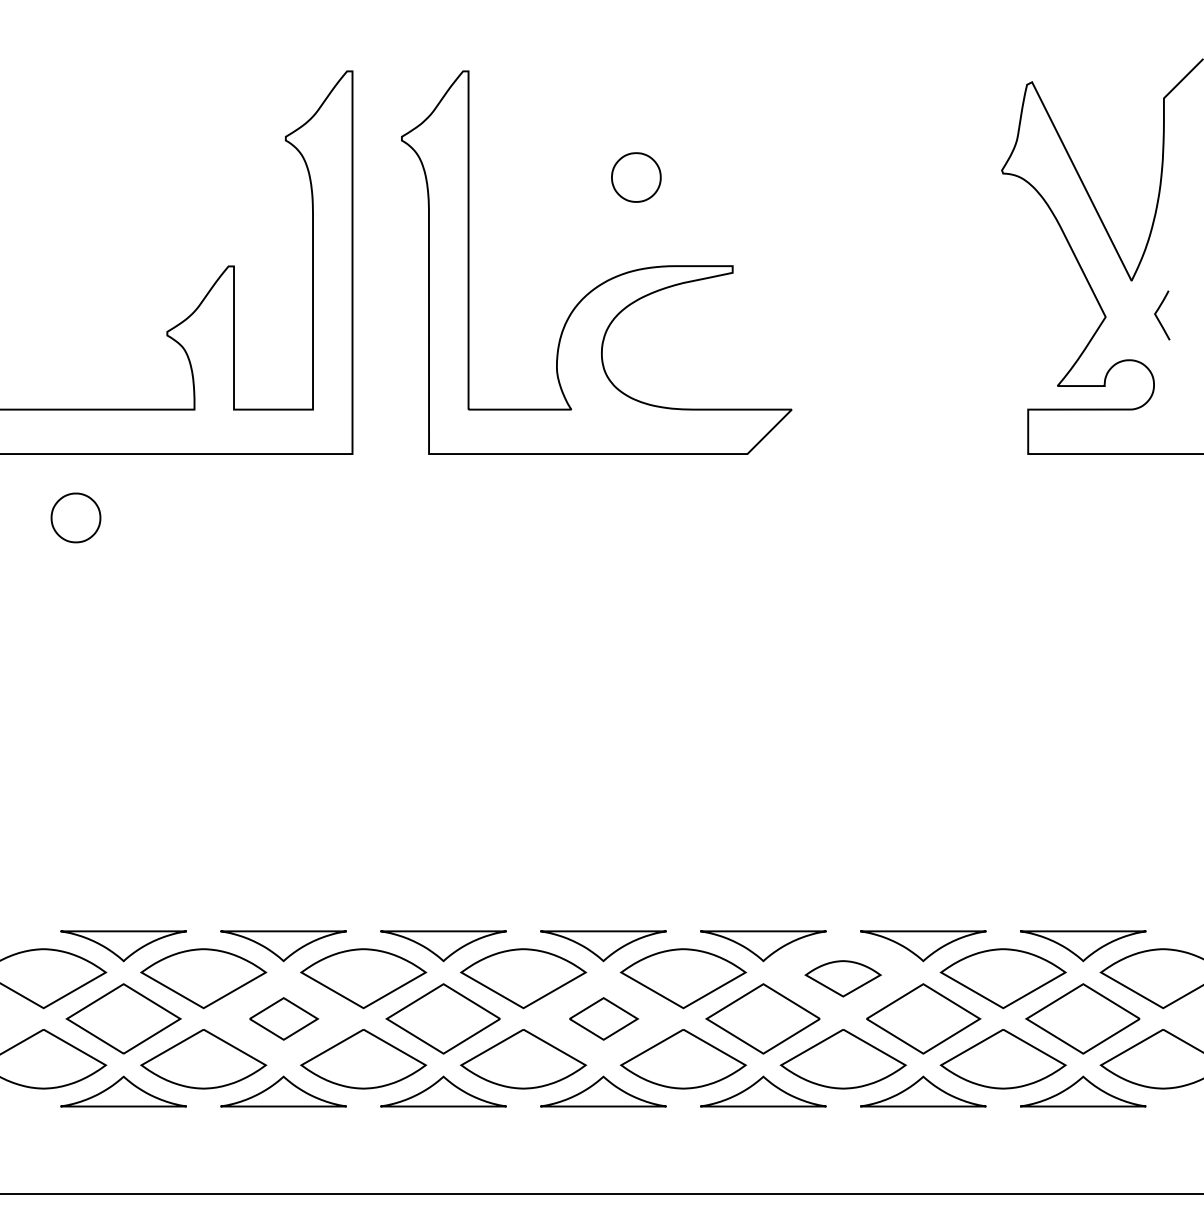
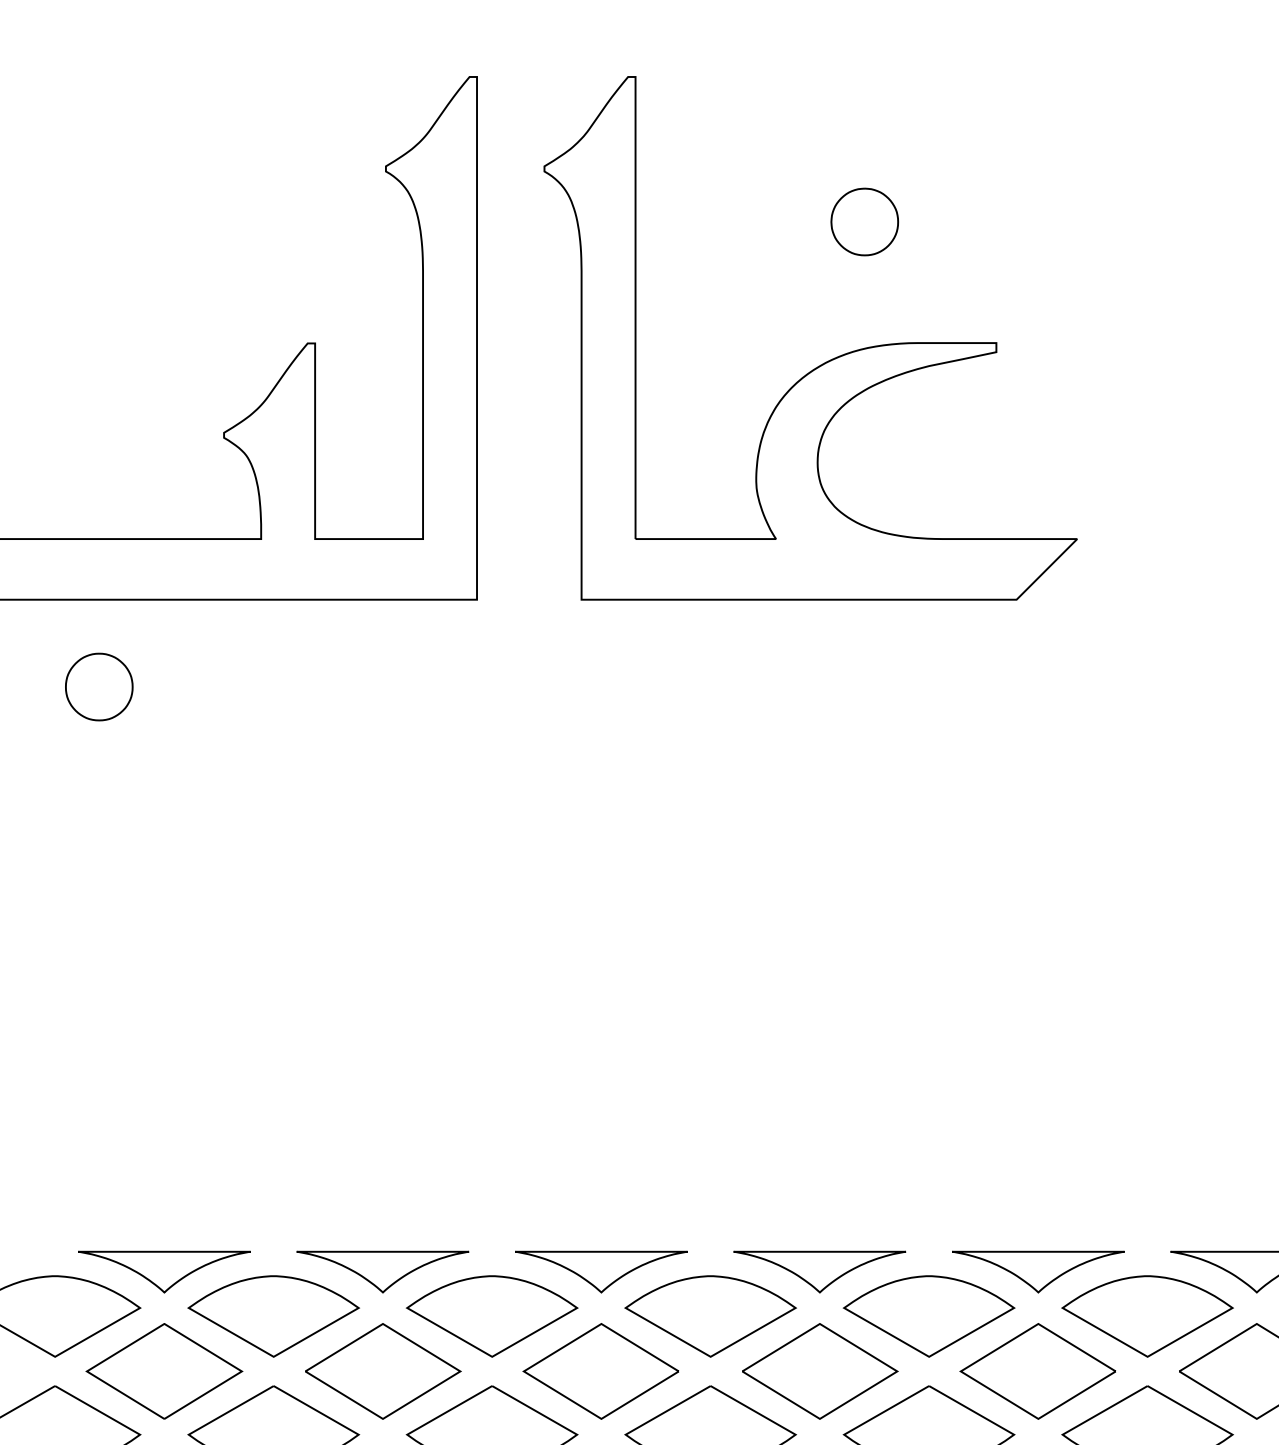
part: (842, 978) -> (1146, 1316), size x1.67
part: (283, 1018) -> (382, 1370), size x1.67
part: (603, 1018) -> (819, 1370), size x1.67

